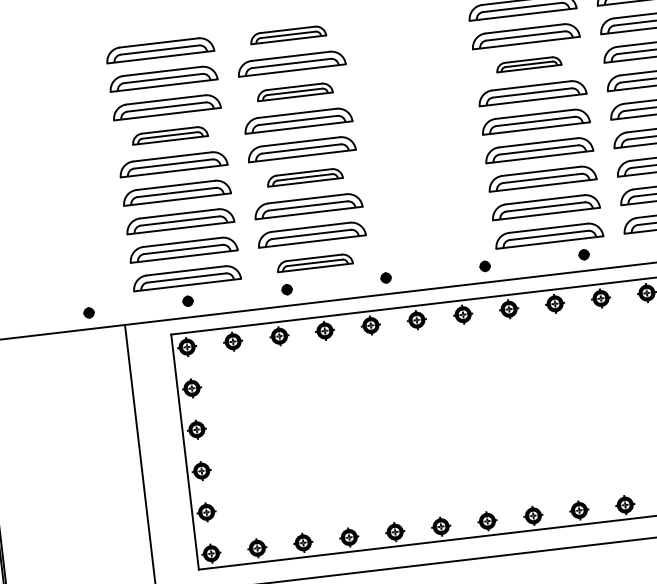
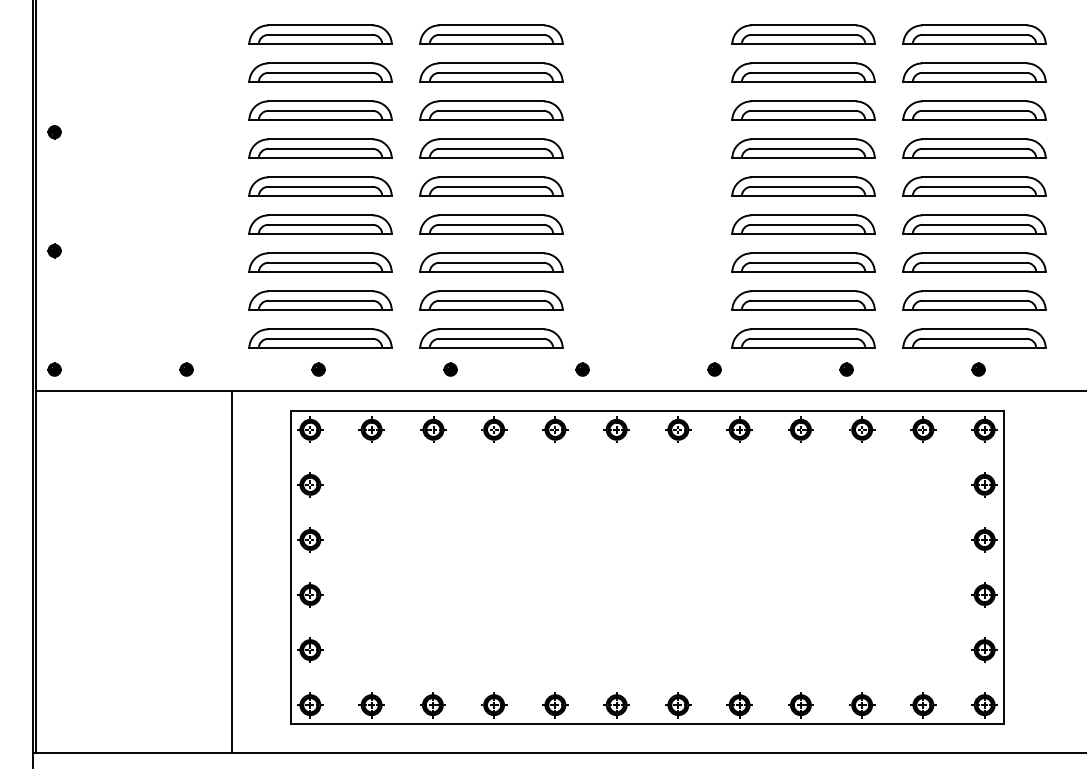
part: (288, 34) -> (491, 34), size x1.43
part: (528, 64) -> (803, 110), size x1.67
part: (294, 91) -> (491, 110), size x1.43
part: (169, 135) -> (320, 148), size x1.43
part: (304, 177) -> (491, 224), size x1.43
part: (314, 262) -> (491, 338), size x1.43

